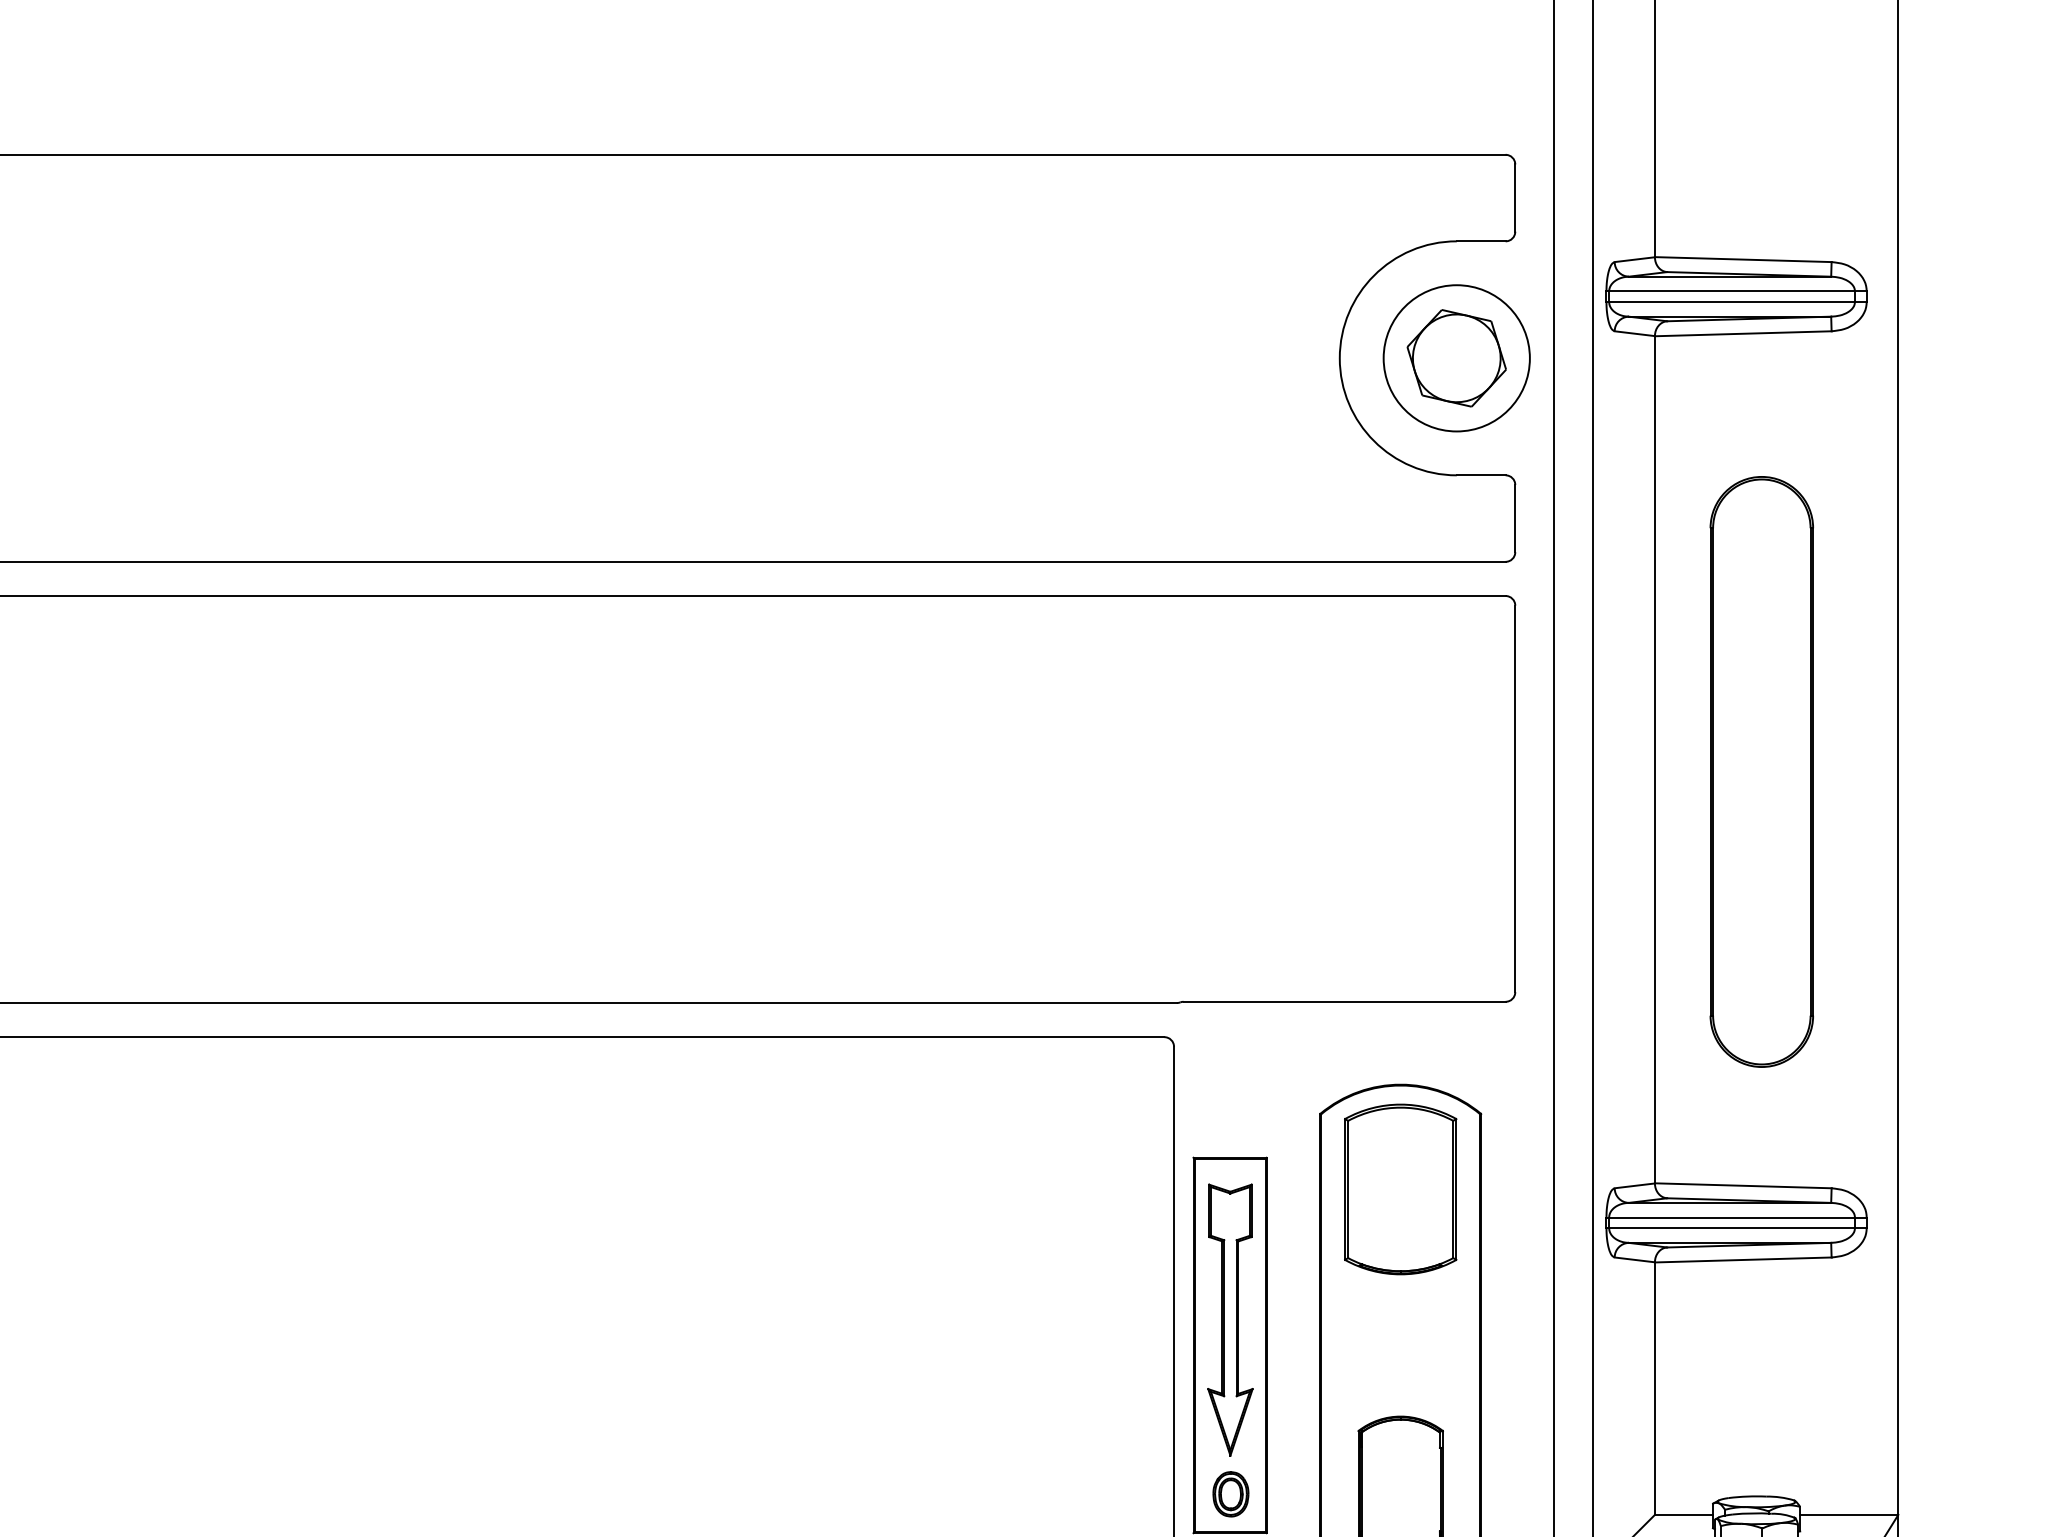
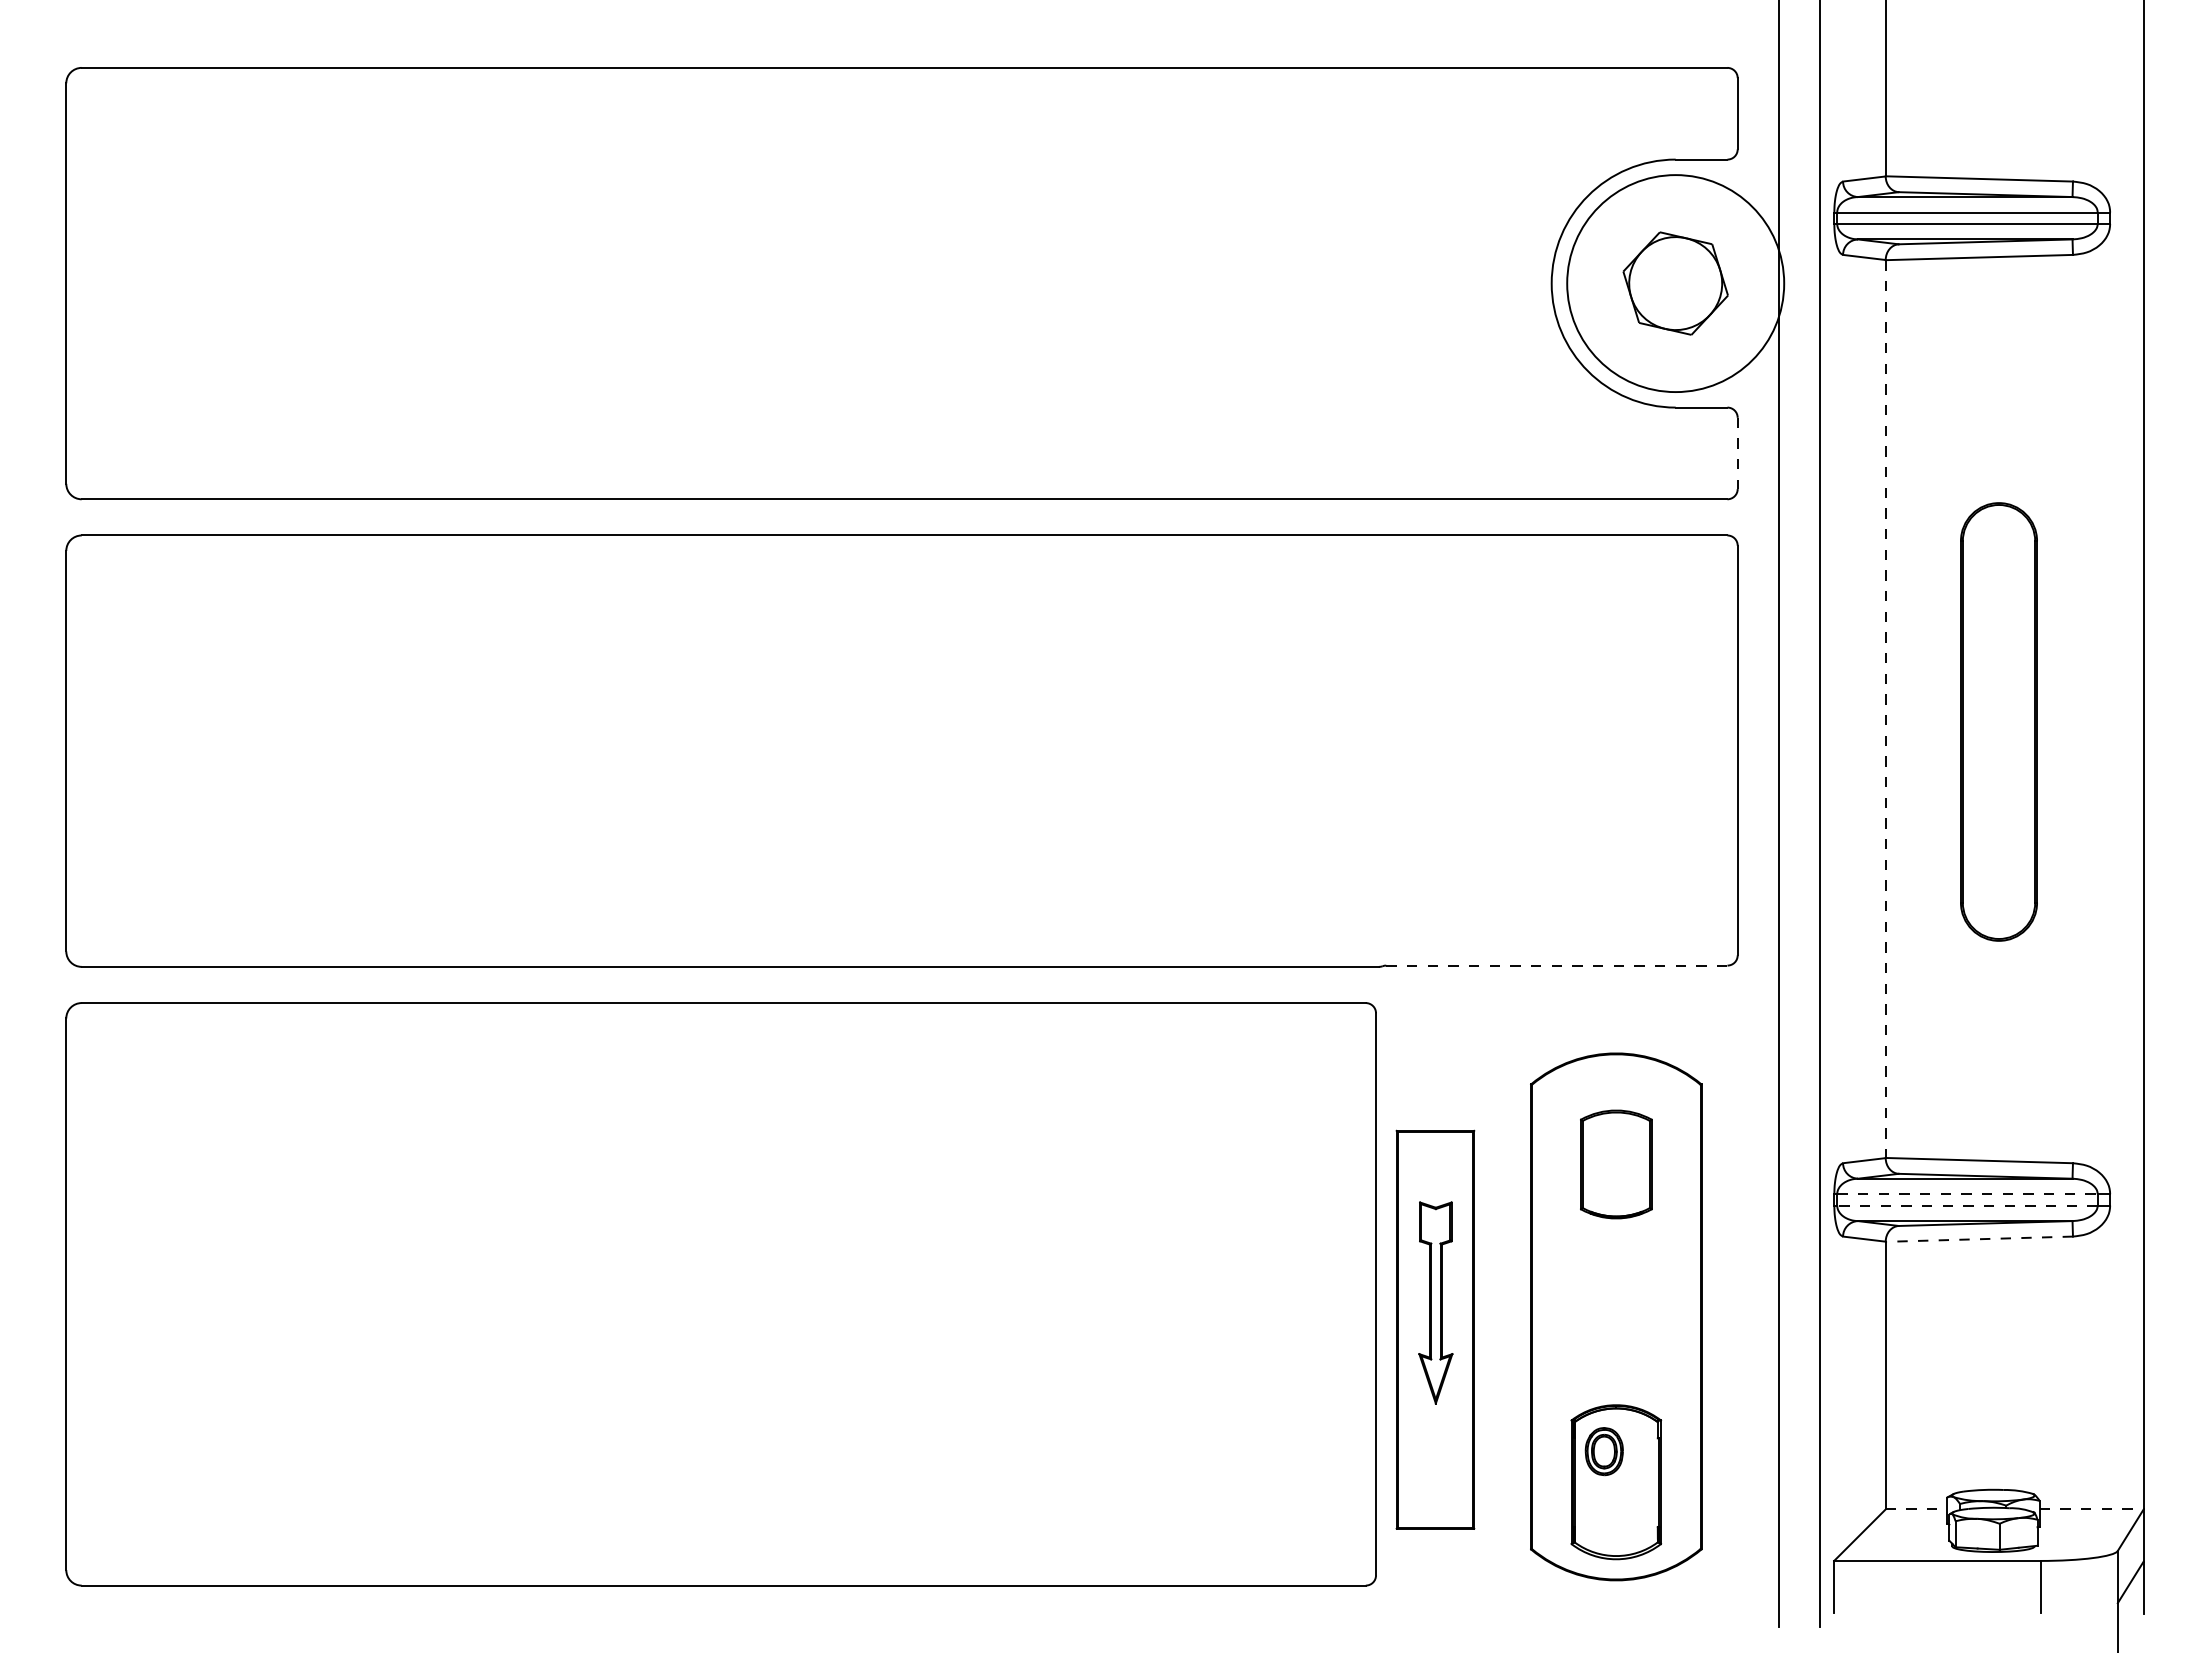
circle: (1456, 358) -> (1675, 283), size x1.4
line: (1515, 518) -> (1737, 453), solid -> dashed
line: (1654, 760) -> (1885, 709), solid -> dashed
part: (1761, 771) -> (1998, 721), size x0.7
line: (1344, 1001) -> (1556, 965), solid -> dashed
part: (1400, 1189) -> (1616, 1164), size x0.6
line: (1732, 1217) -> (1967, 1194), solid -> dashed
line: (1731, 1228) -> (1966, 1205), solid -> dashed
line: (1743, 1260) -> (1979, 1239), solid -> dashed
part: (1230, 1319) -> (1435, 1302), size x0.7
part: (1230, 1494) -> (1603, 1451), moved
line: (1683, 1514) -> (1916, 1509), solid -> dashed
line: (1850, 1514) -> (2092, 1509), solid -> dashed

